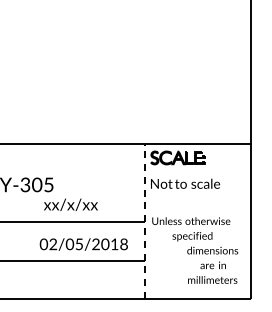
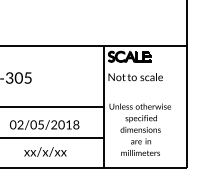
text: (70, 204) -> (45, 151), moved
line: (144, 221) -> (103, 106), dashed -> solid
text: (83, 244) -> (44, 125), moved
text: (212, 264) -> (140, 140), moved

